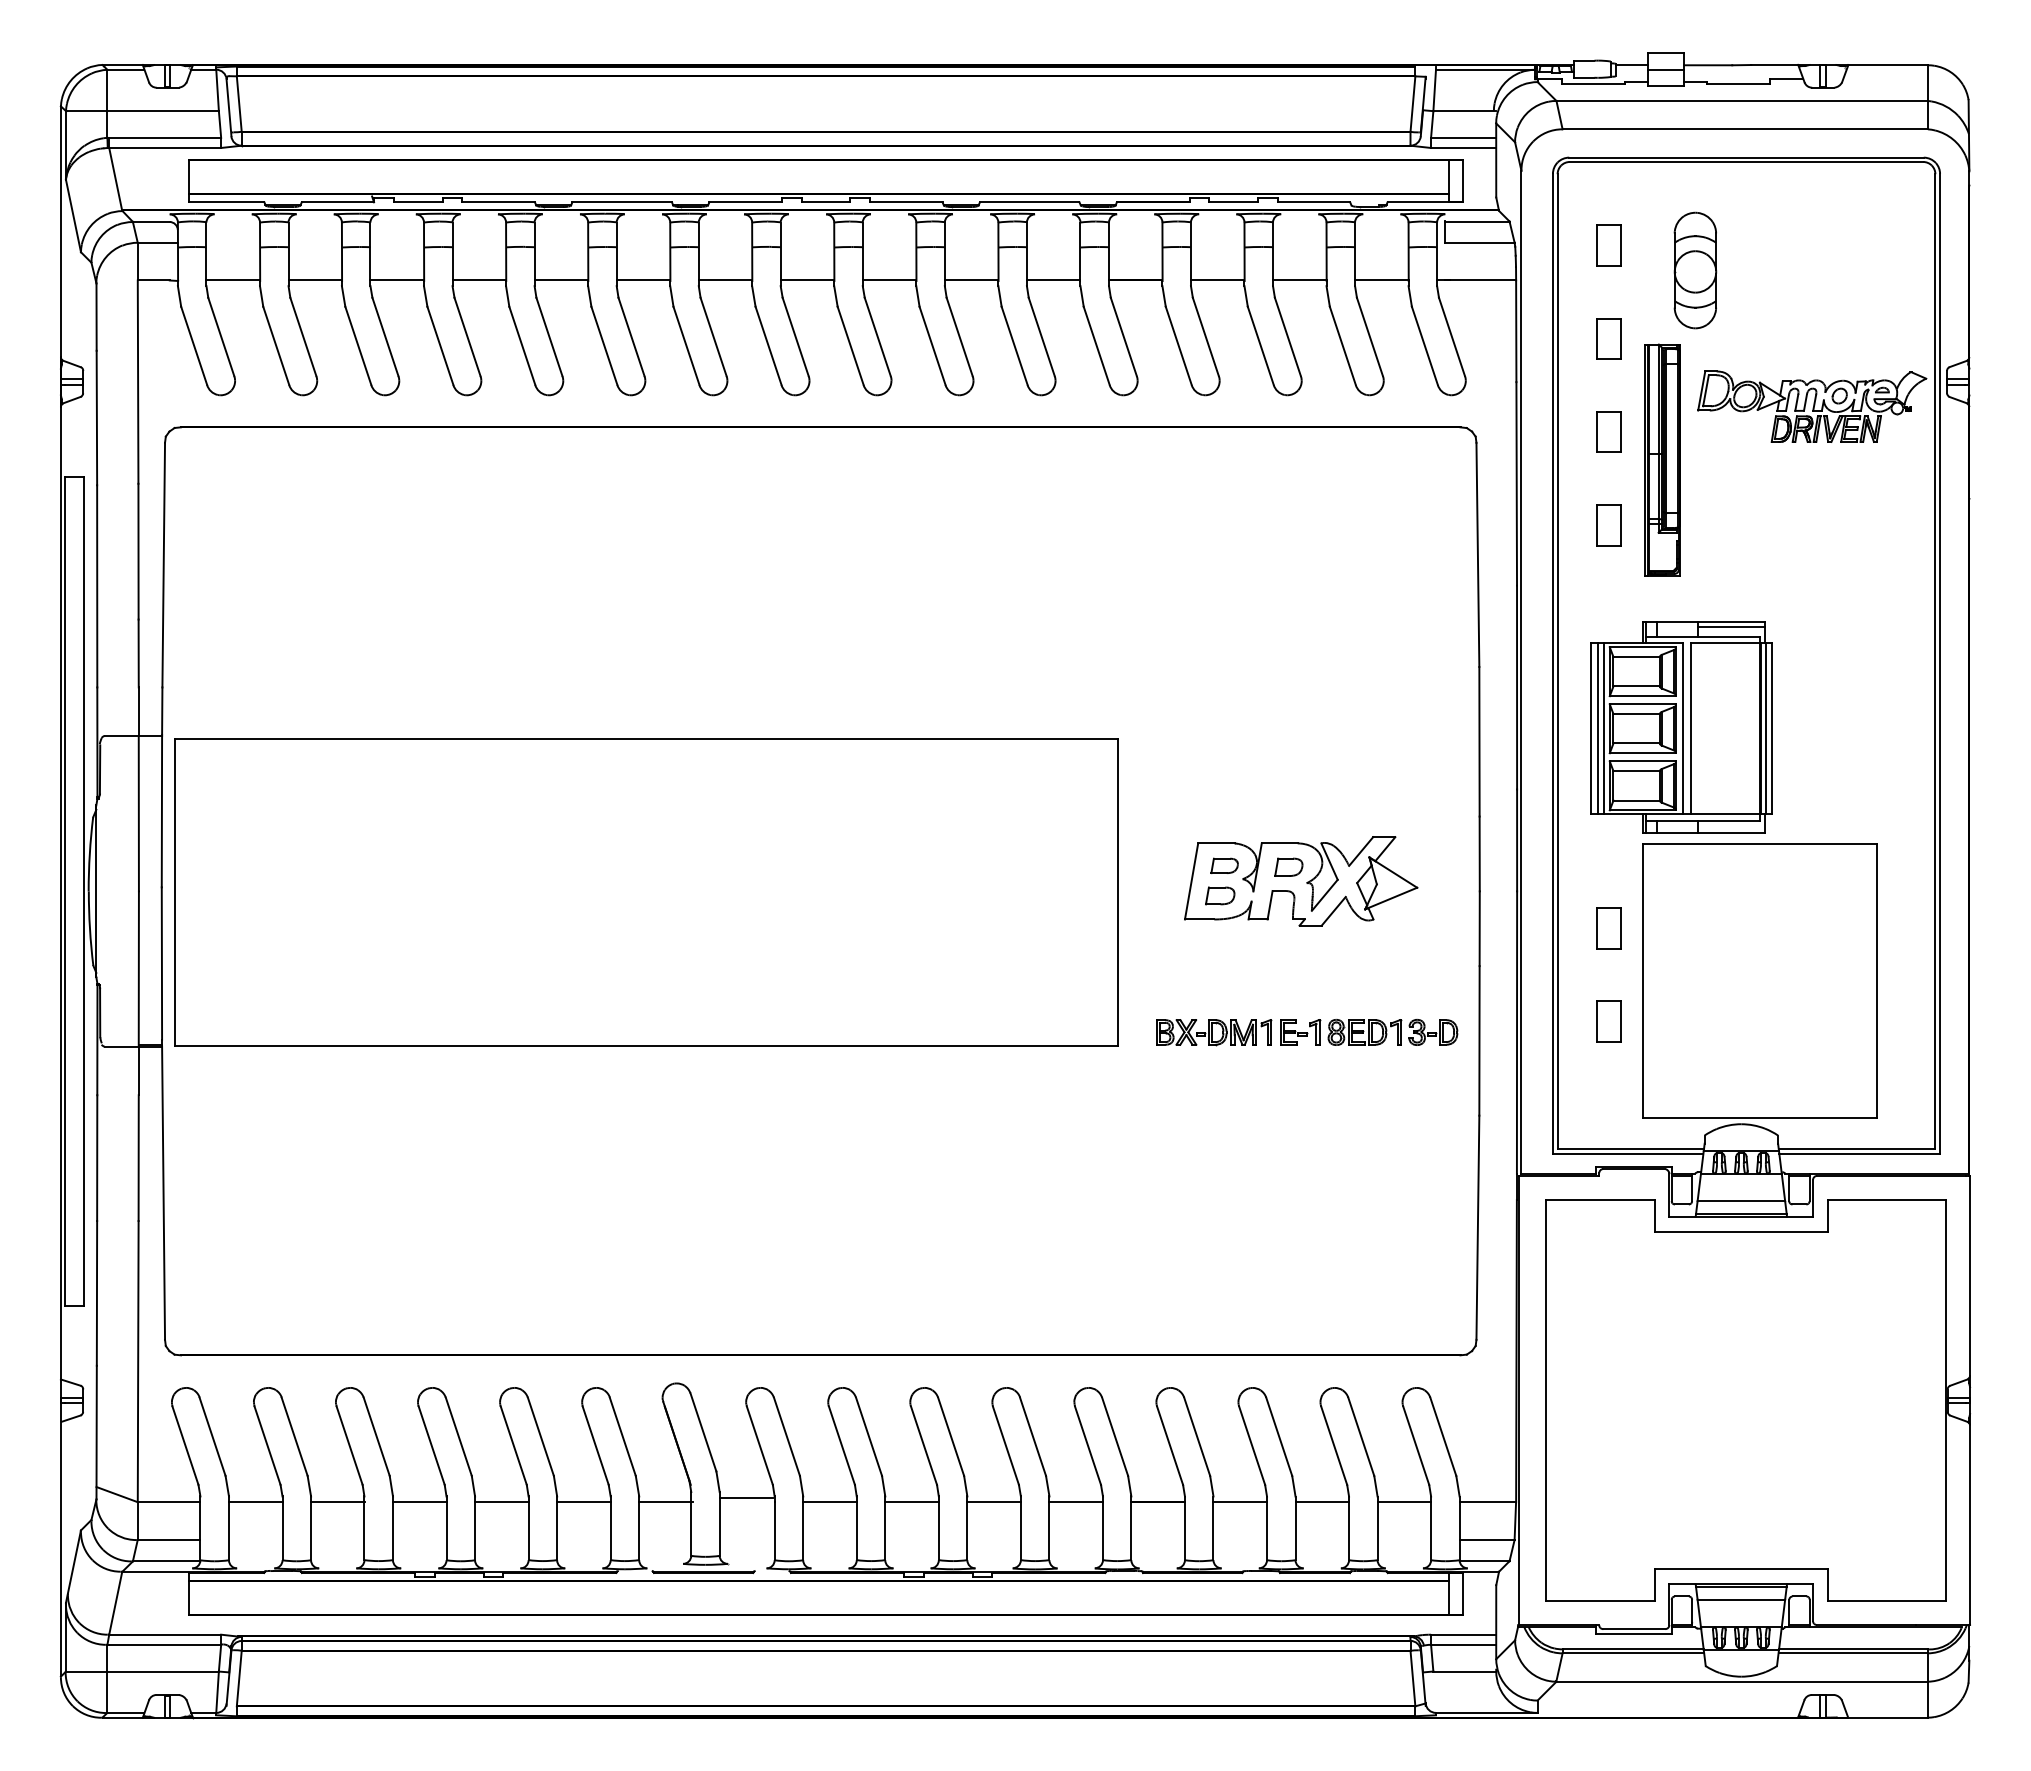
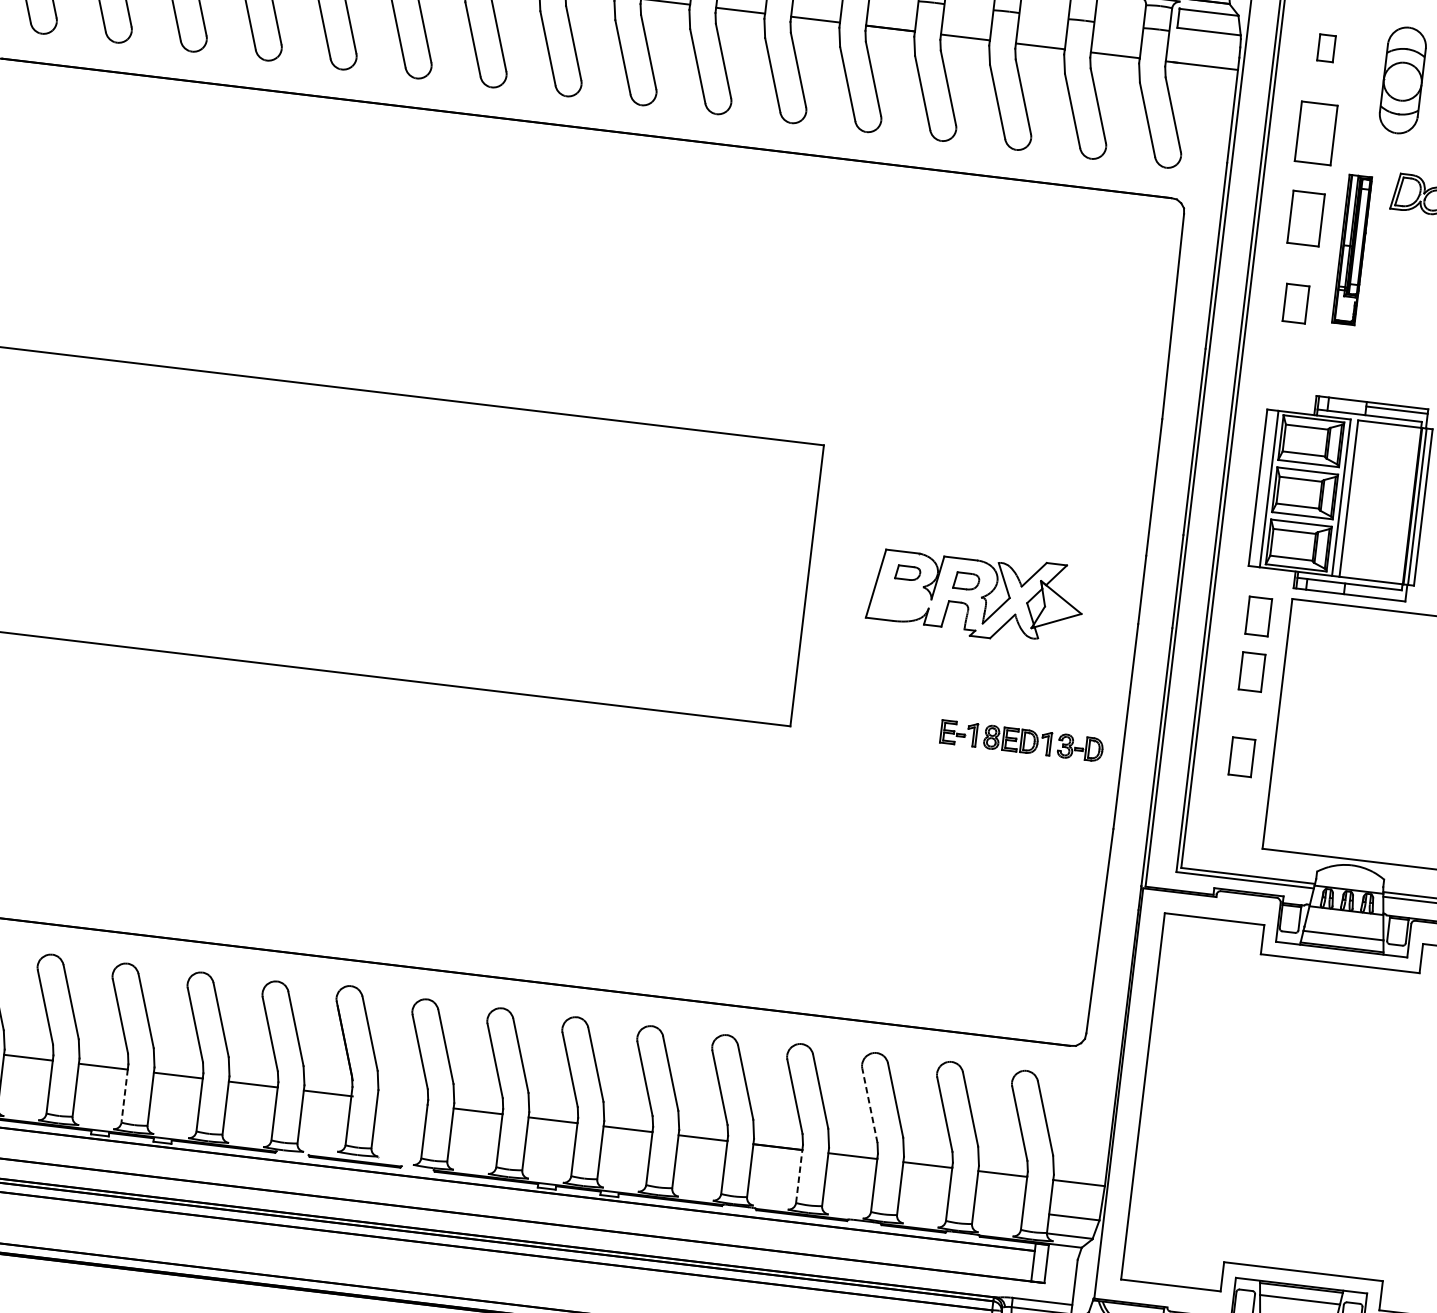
part: (1608, 245) -> (1326, 48), size x0.7
part: (1608, 338) -> (1316, 133), size x1.6
part: (1608, 431) -> (1305, 218), size x1.4
part: (1662, 459) -> (1352, 249), size x0.7
line: (1597, 728) -> (1263, 488), removed
part: (1608, 867) -> (1258, 616), added
part: (1220, 895) -> (900, 599), removed
part: (1214, 1032) -> (880, 724), removed
line: (1252, 1445) -> (870, 1105), solid -> dashed
line: (746, 1497) -> (402, 1097), removed
line: (1184, 1530) -> (798, 1175), solid -> dashed
line: (446, 1531) -> (124, 1096), solid -> dashed

